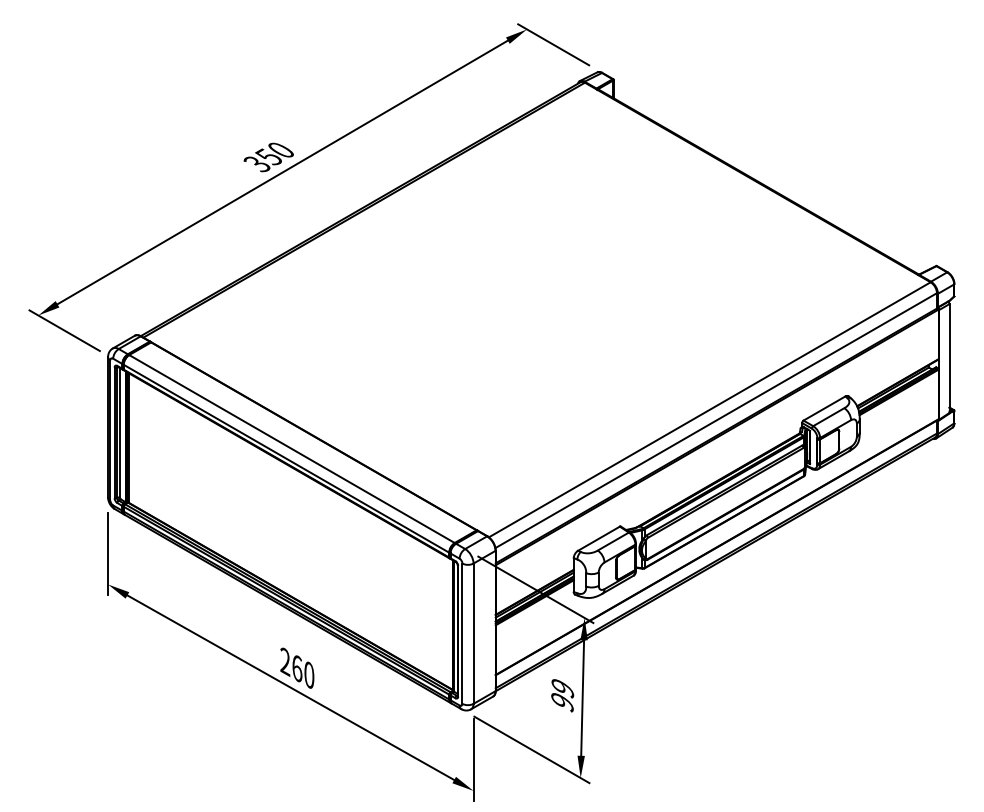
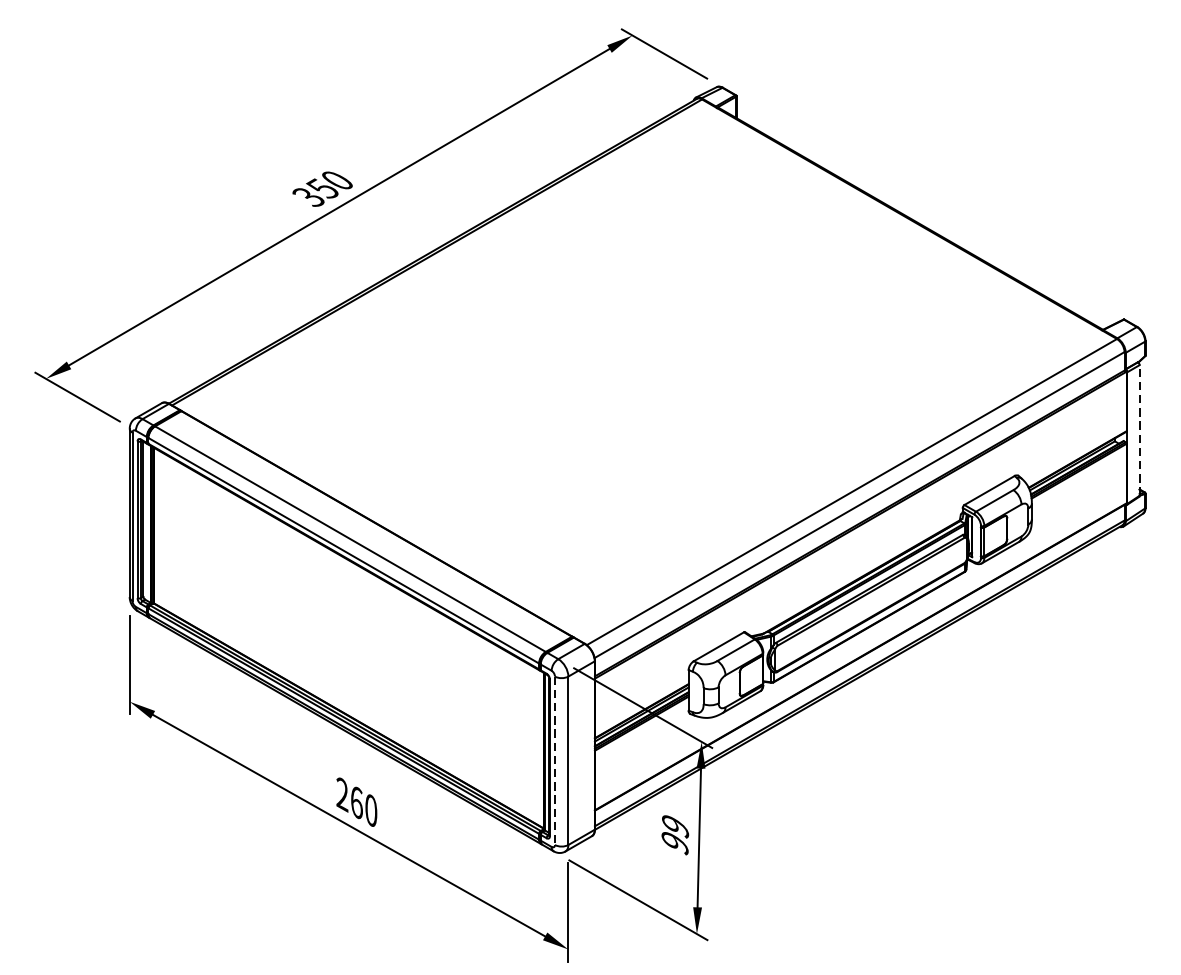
line: (949, 358) -> (1139, 430), solid -> dashed
line: (462, 634) -> (555, 761), solid -> dashed

